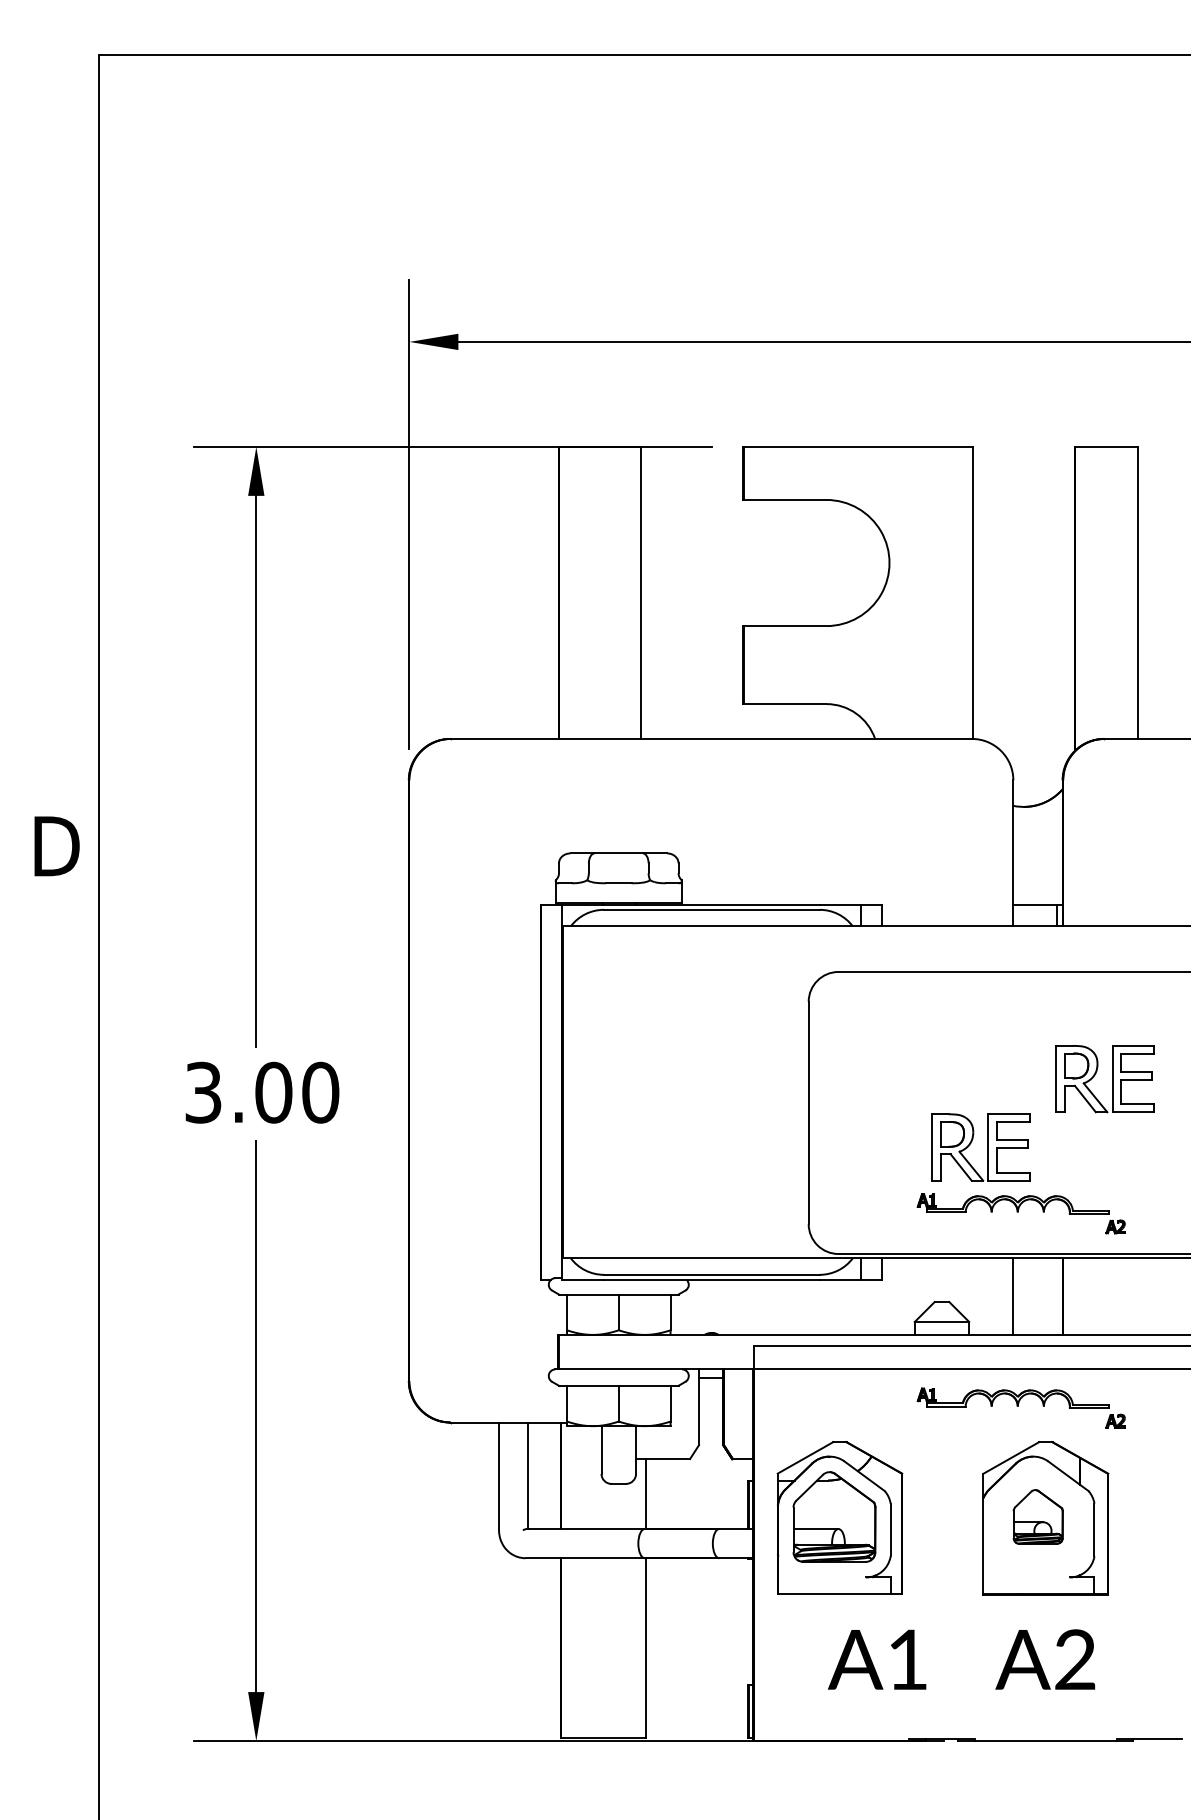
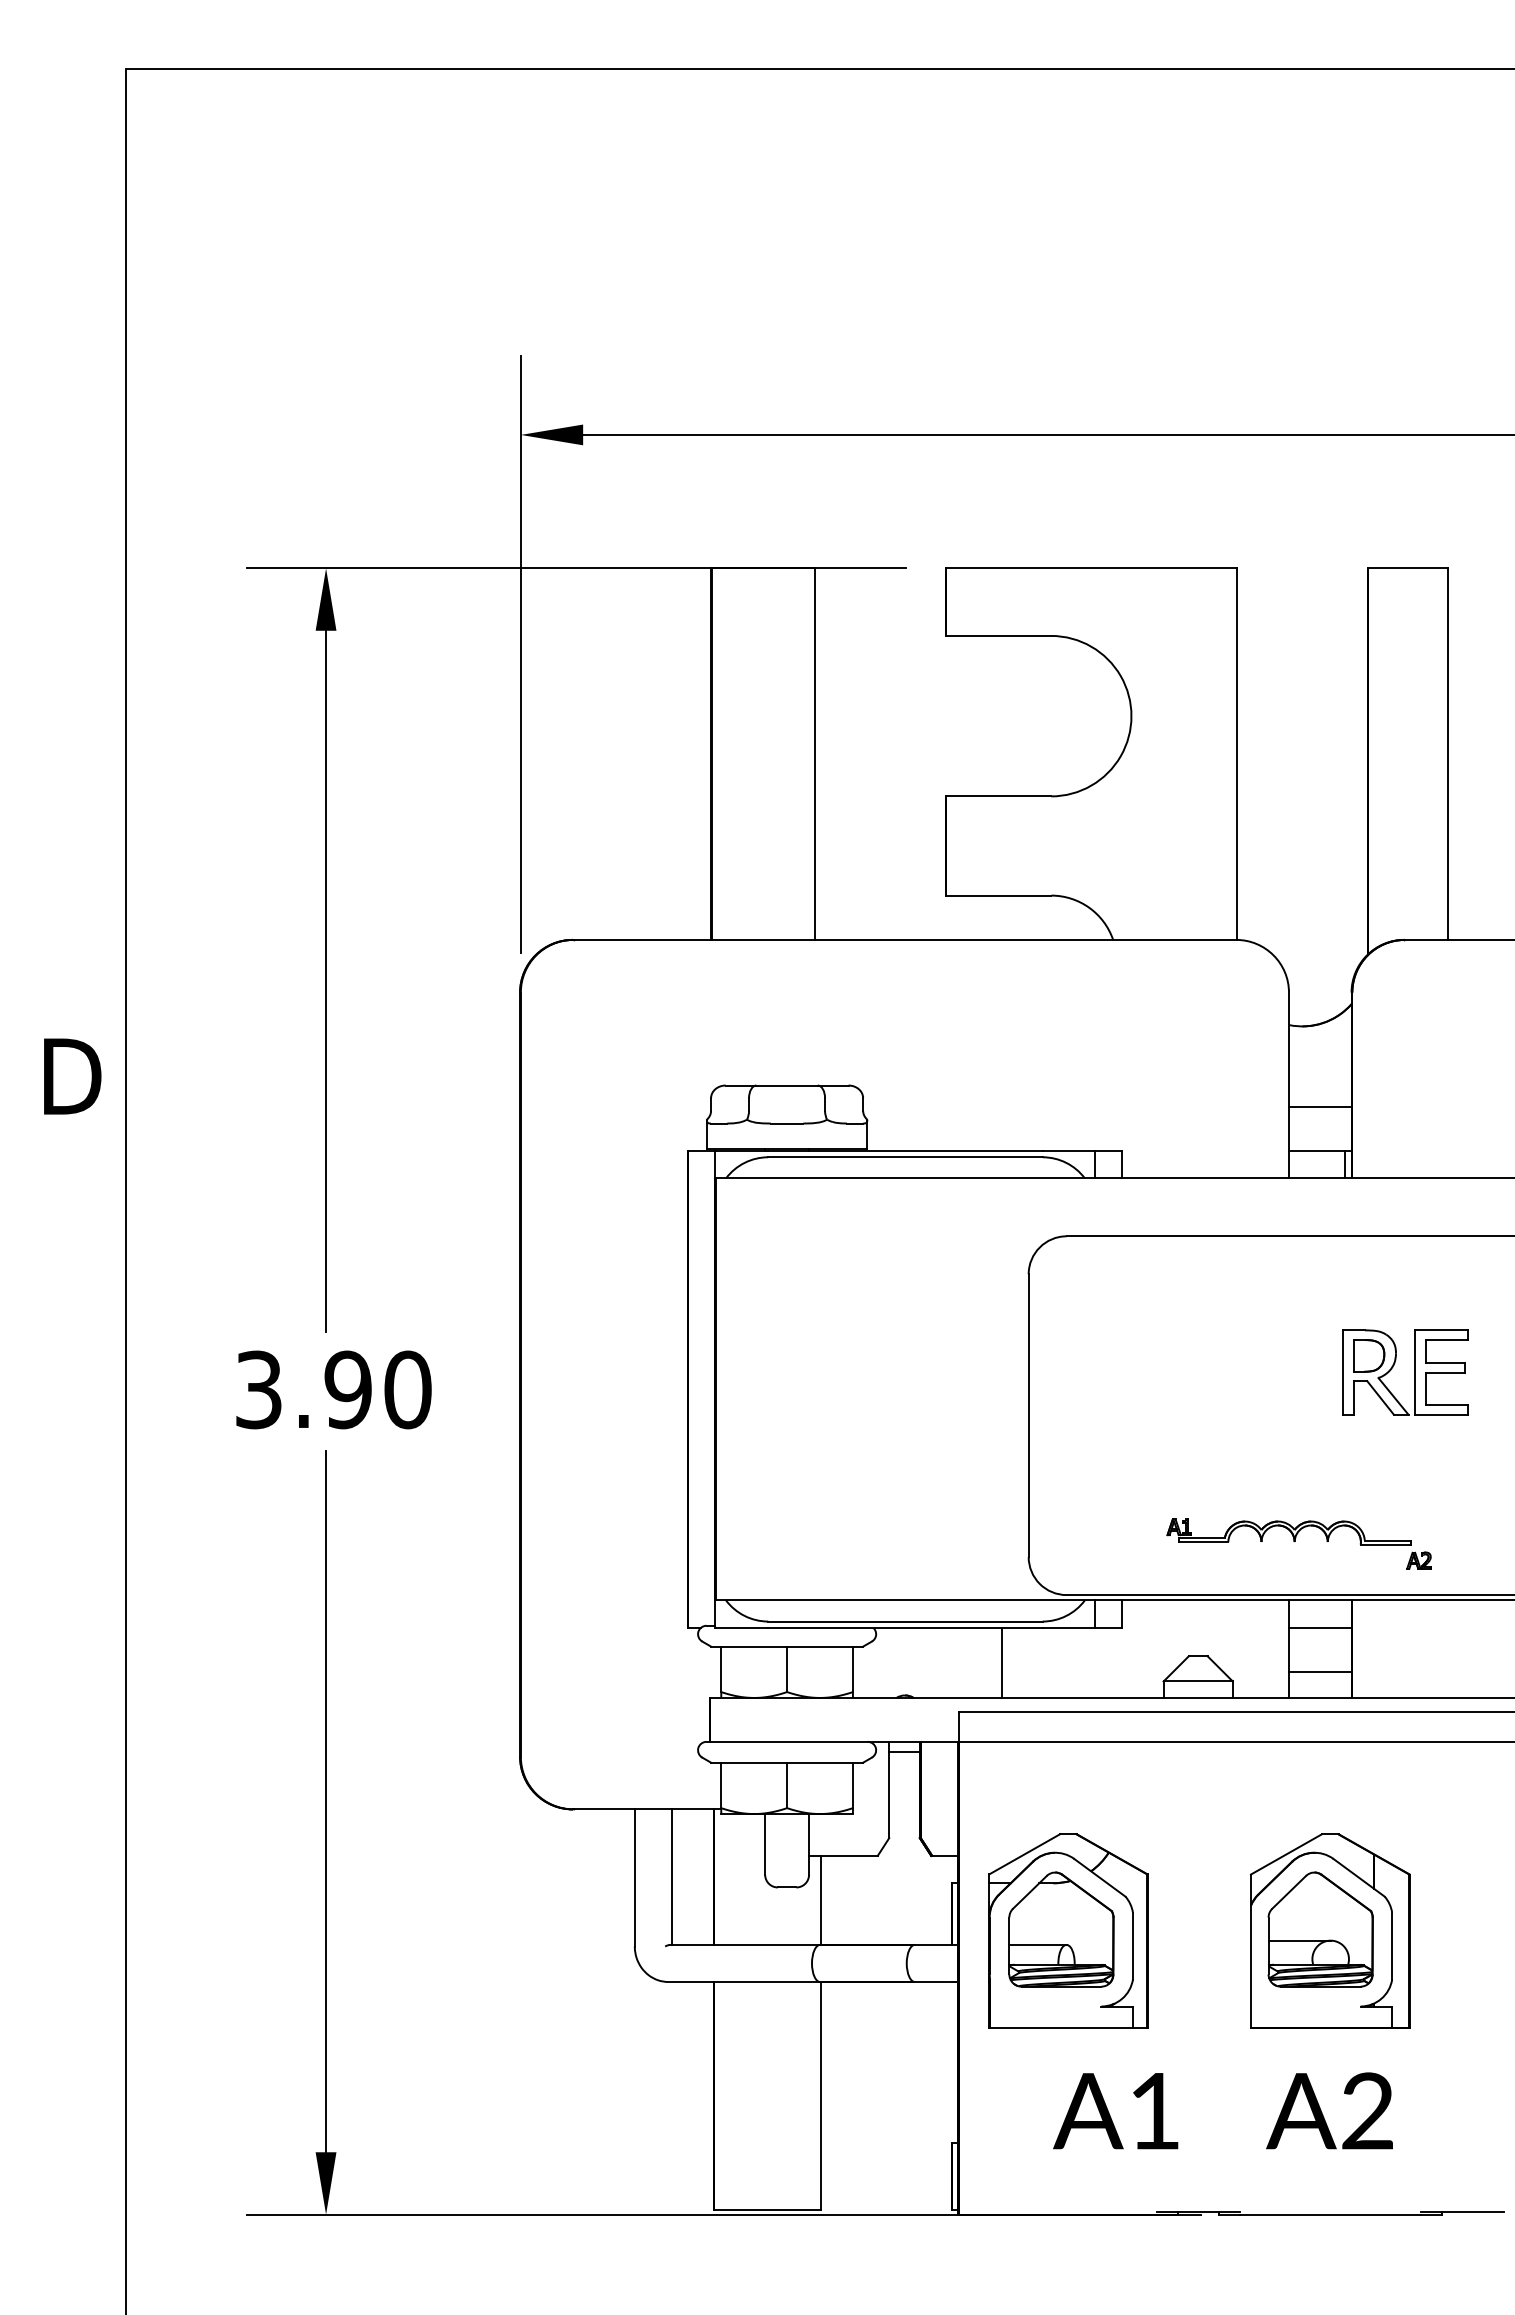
line: (1038, 869) -> (1320, 1106), added
text: (273, 1092) -> (348, 1389), 3.00 -> 3.90
part: (987, 1147) -> (1256, 1459), removed
line: (1038, 1279) -> (1320, 1627), added
line: (788, 1307) -> (1002, 1662), added
line: (1038, 1314) -> (1320, 1672), added
part: (1020, 1407) -> (1298, 1790), removed
part: (1038, 1516) -> (1320, 1929), size x1.67

